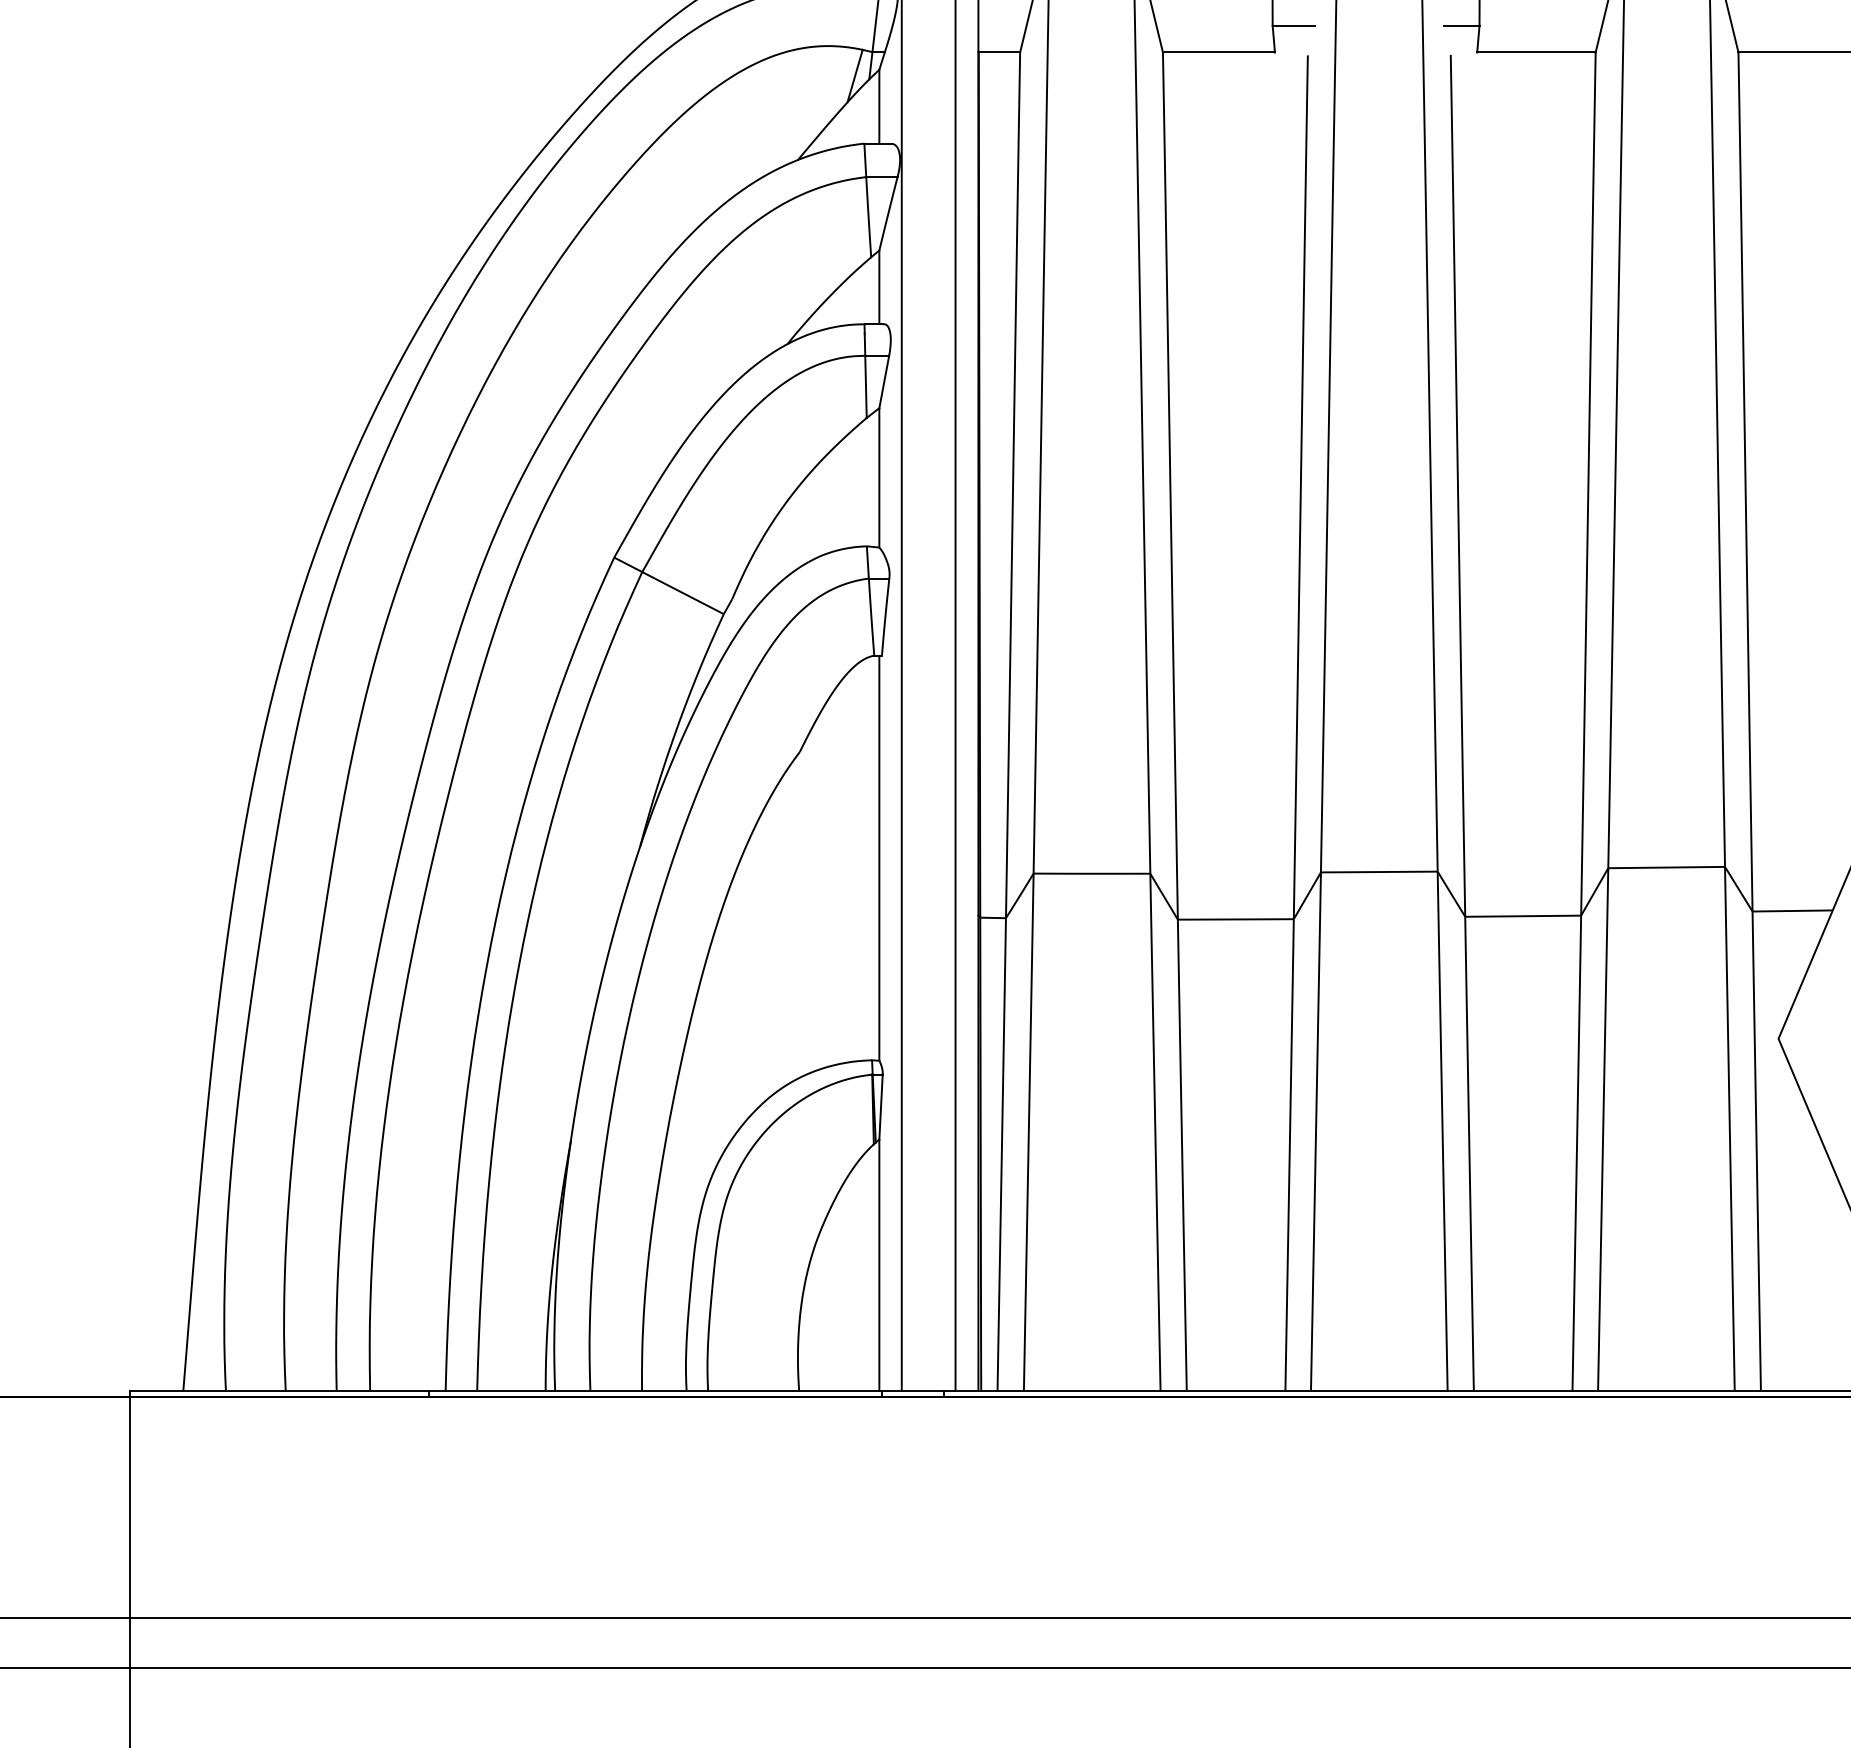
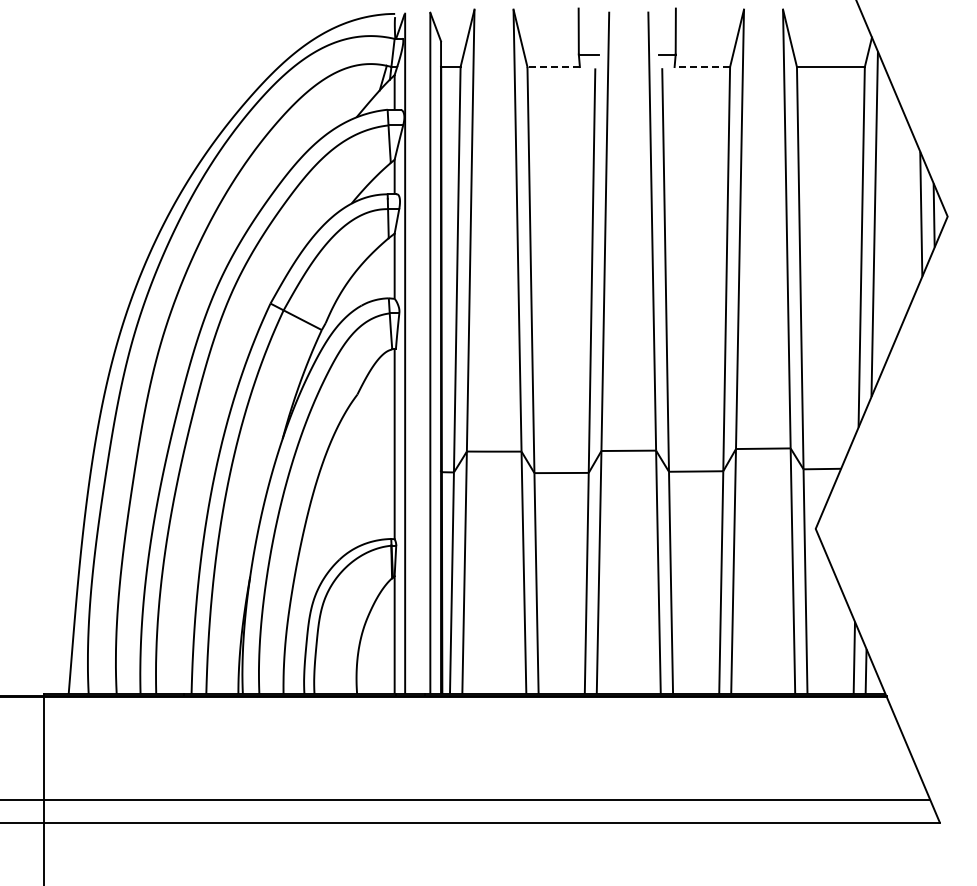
line: (1218, 53) -> (553, 67), solid -> dashed
line: (1536, 53) -> (702, 67), solid -> dashed

